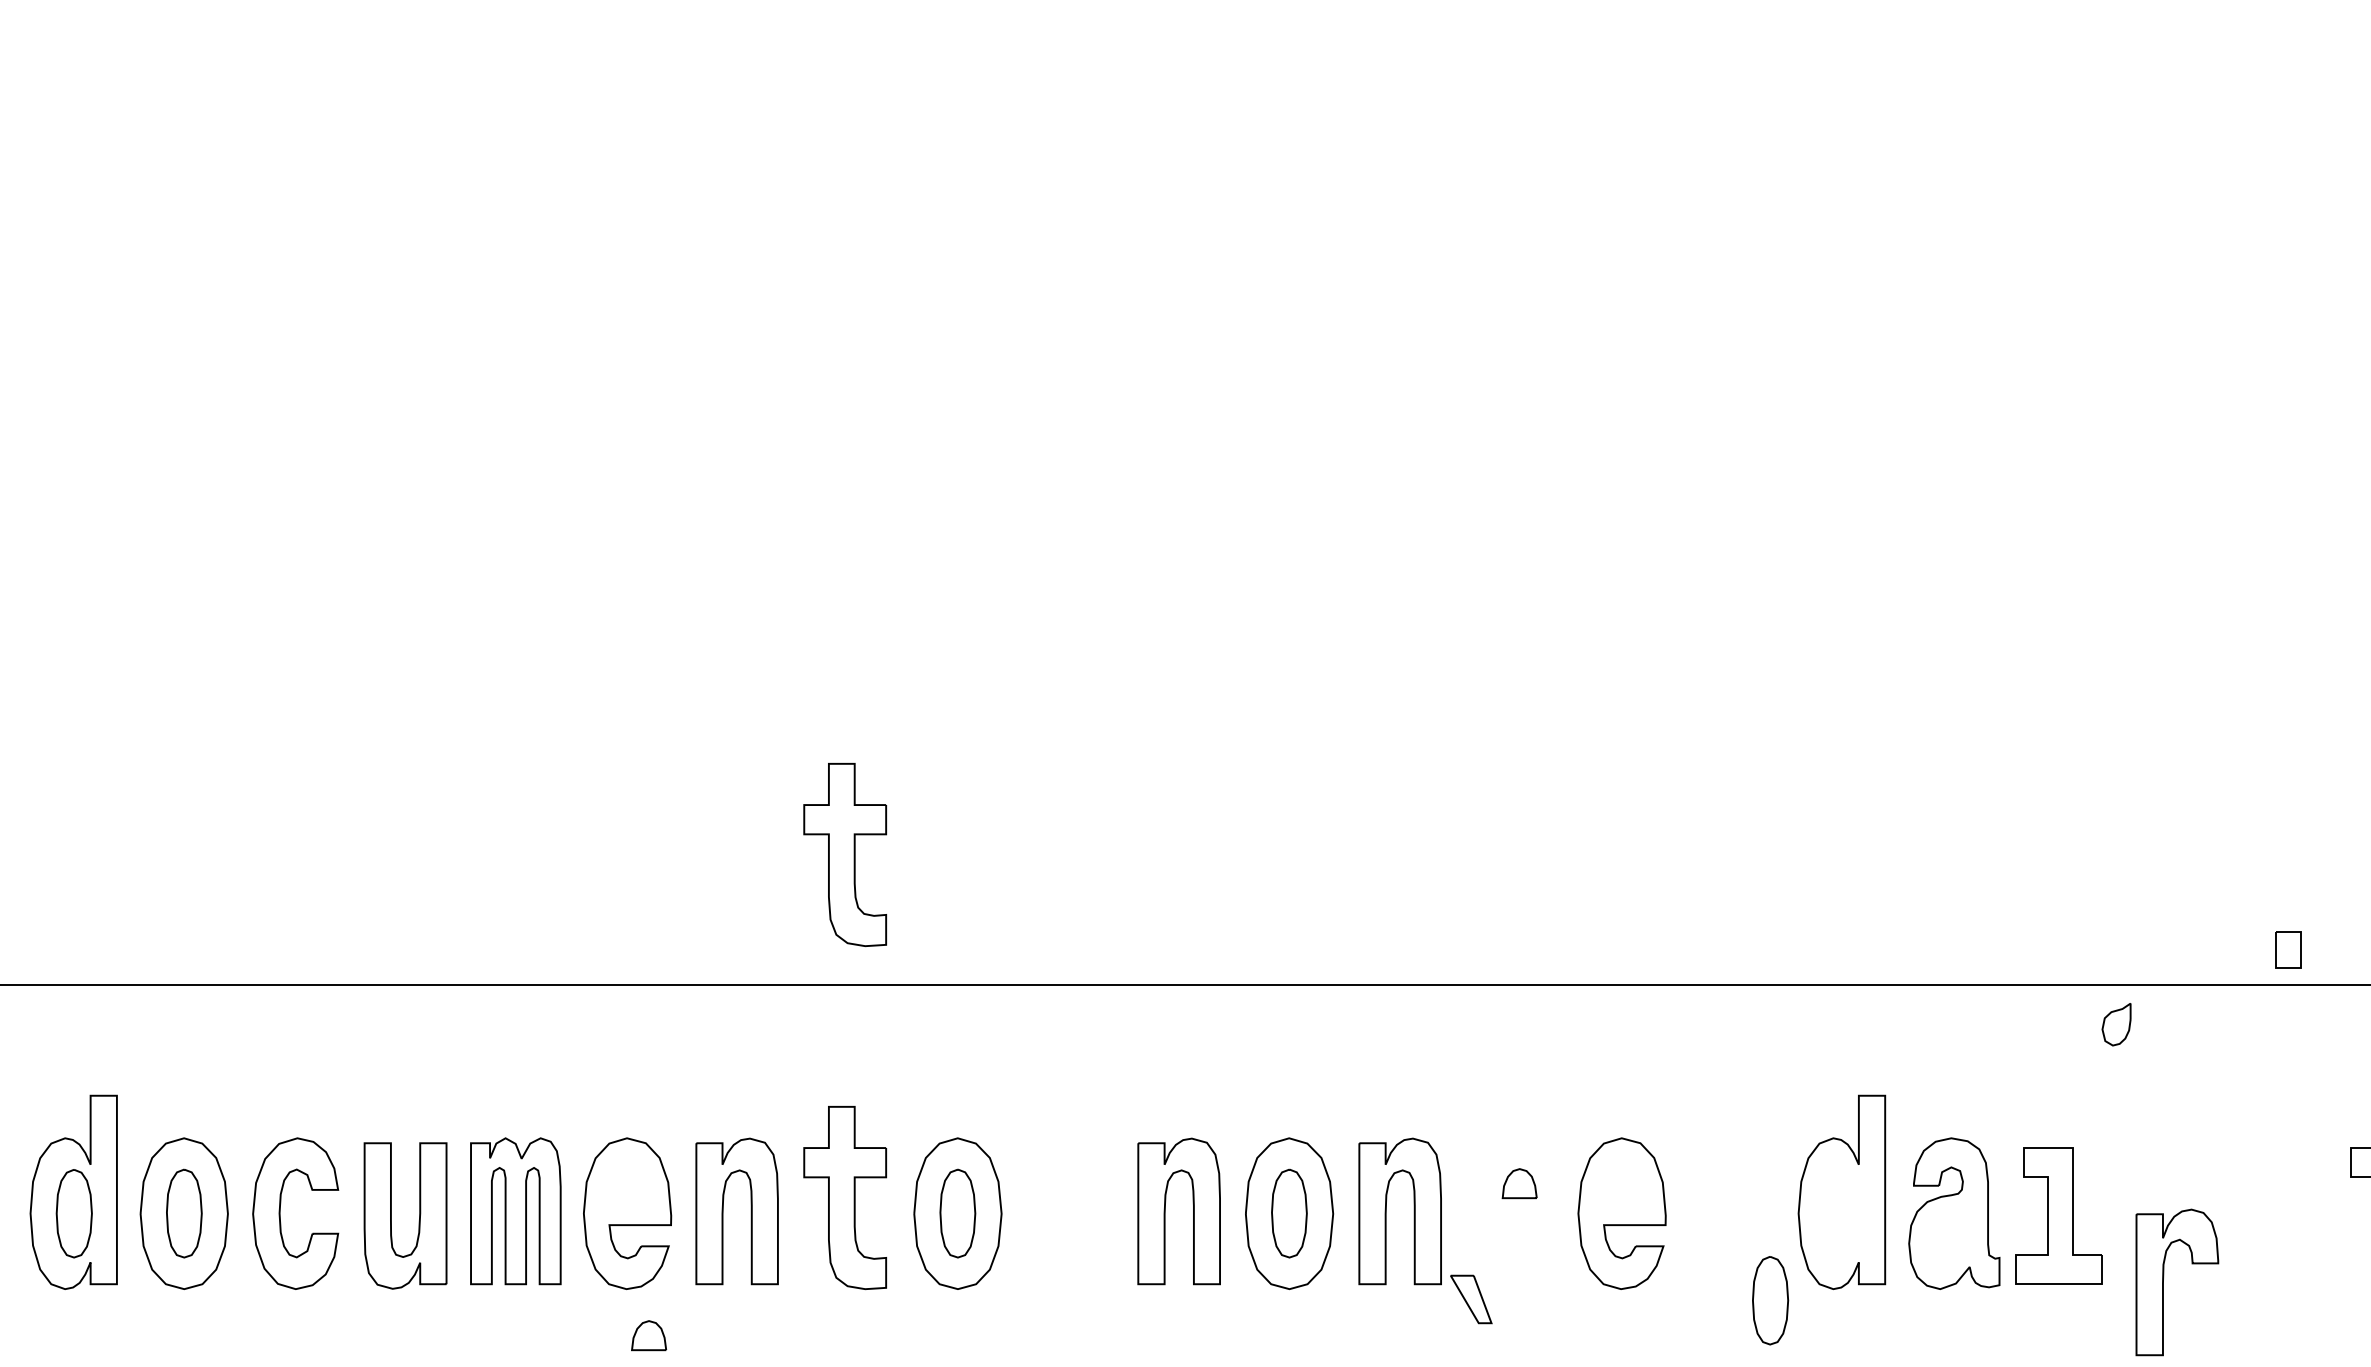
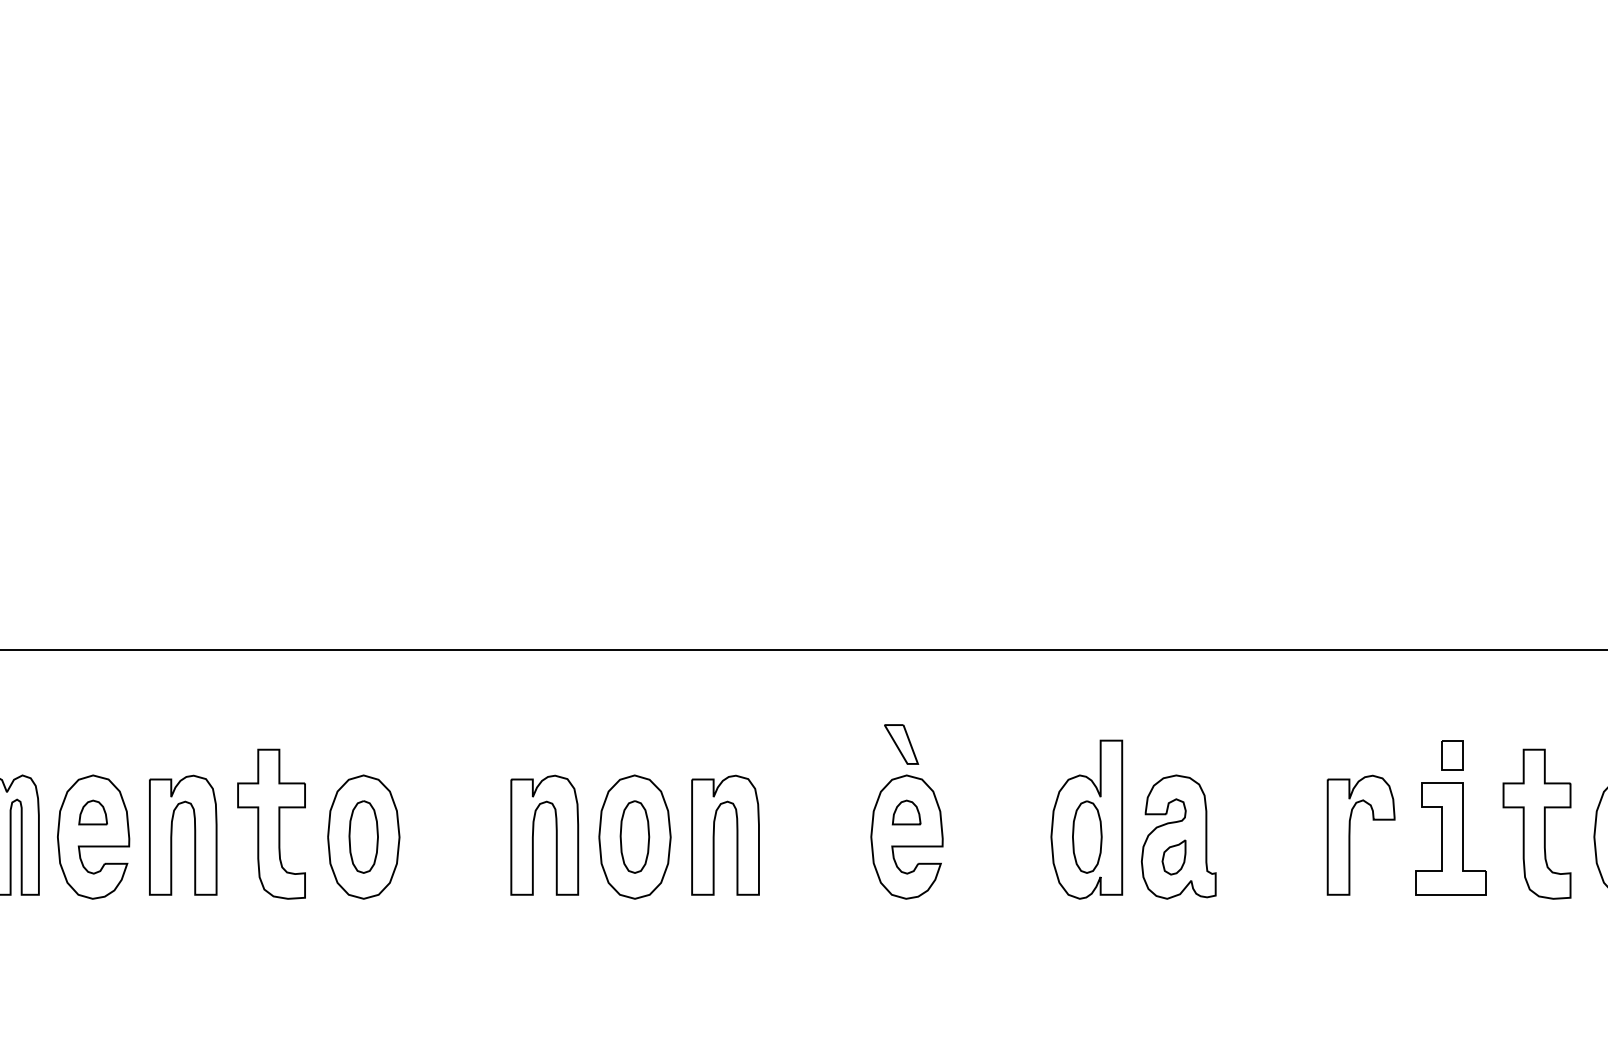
part: (844, 855) -> (271, 544), removed
part: (2288, 949) -> (1452, 755), moved
part: (2116, 1024) -> (1173, 857), moved
part: (1519, 1183) -> (906, 812), moved
part: (2058, 1215) -> (1450, 838), moved
part: (2163, 1282) -> (1349, 835), moved
part: (1471, 1299) -> (901, 744), moved
part: (1770, 1300) -> (1087, 836), moved
part: (649, 1335) -> (93, 812), moved

